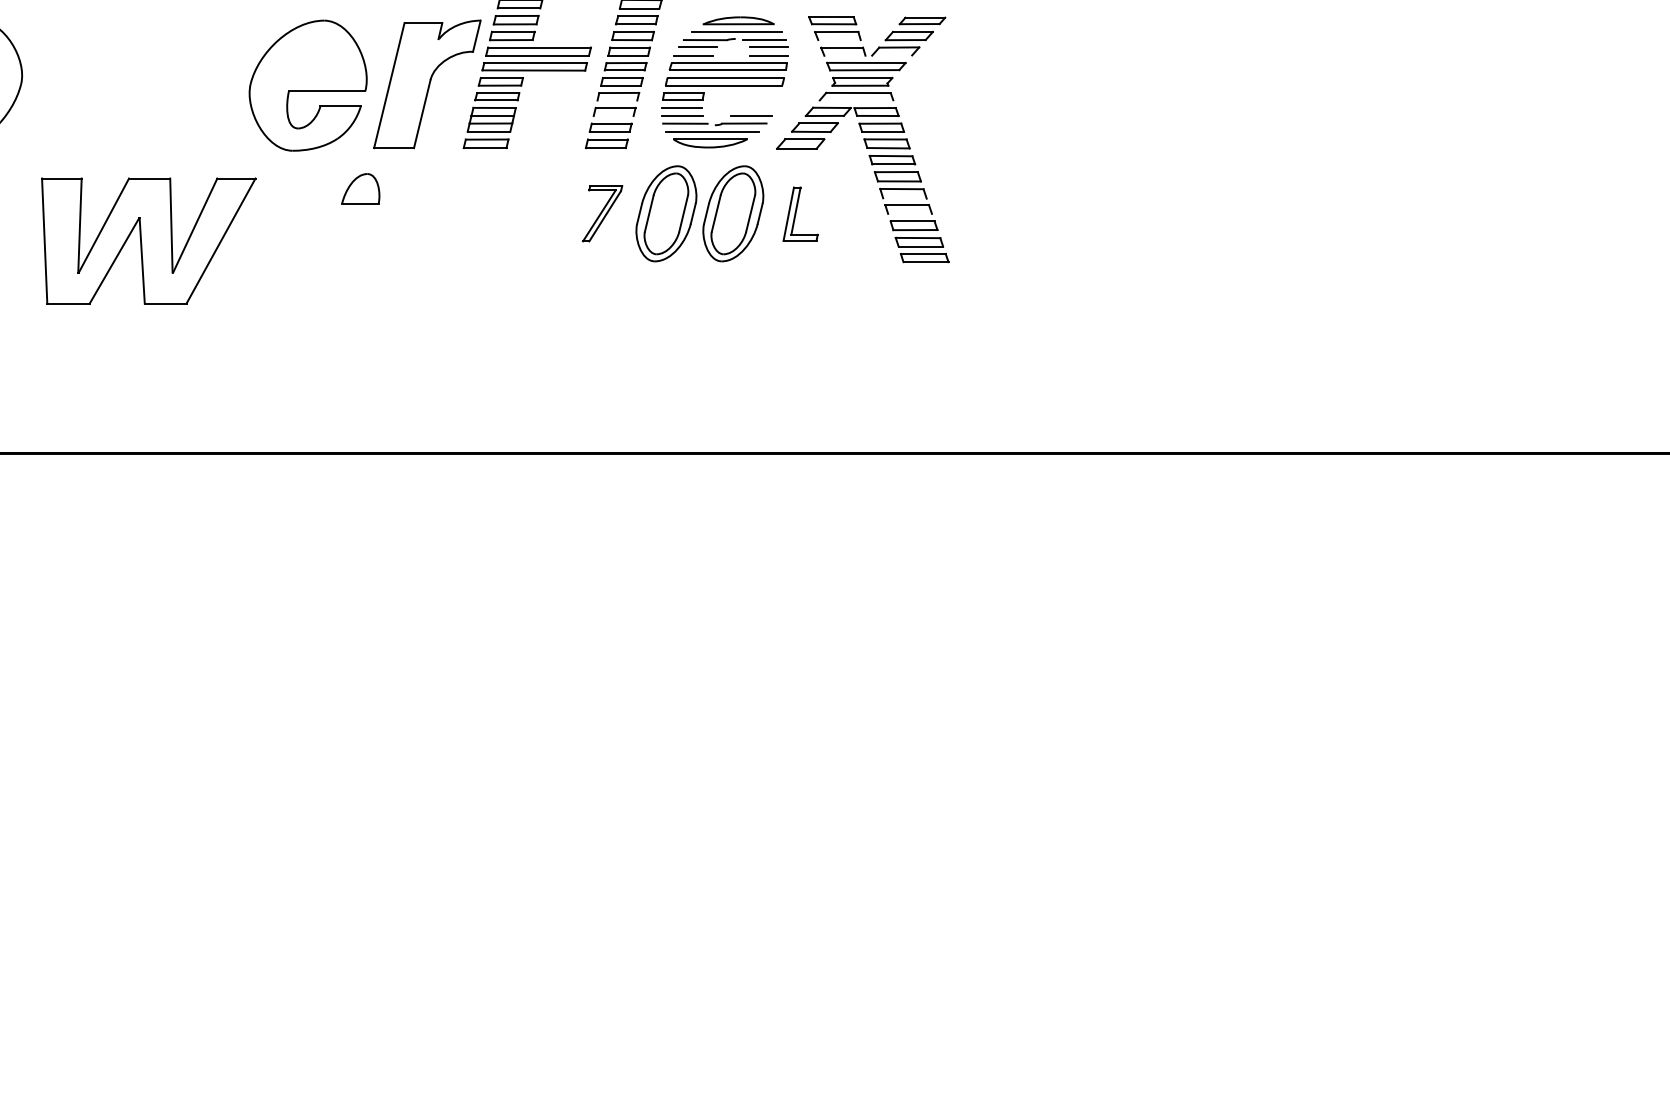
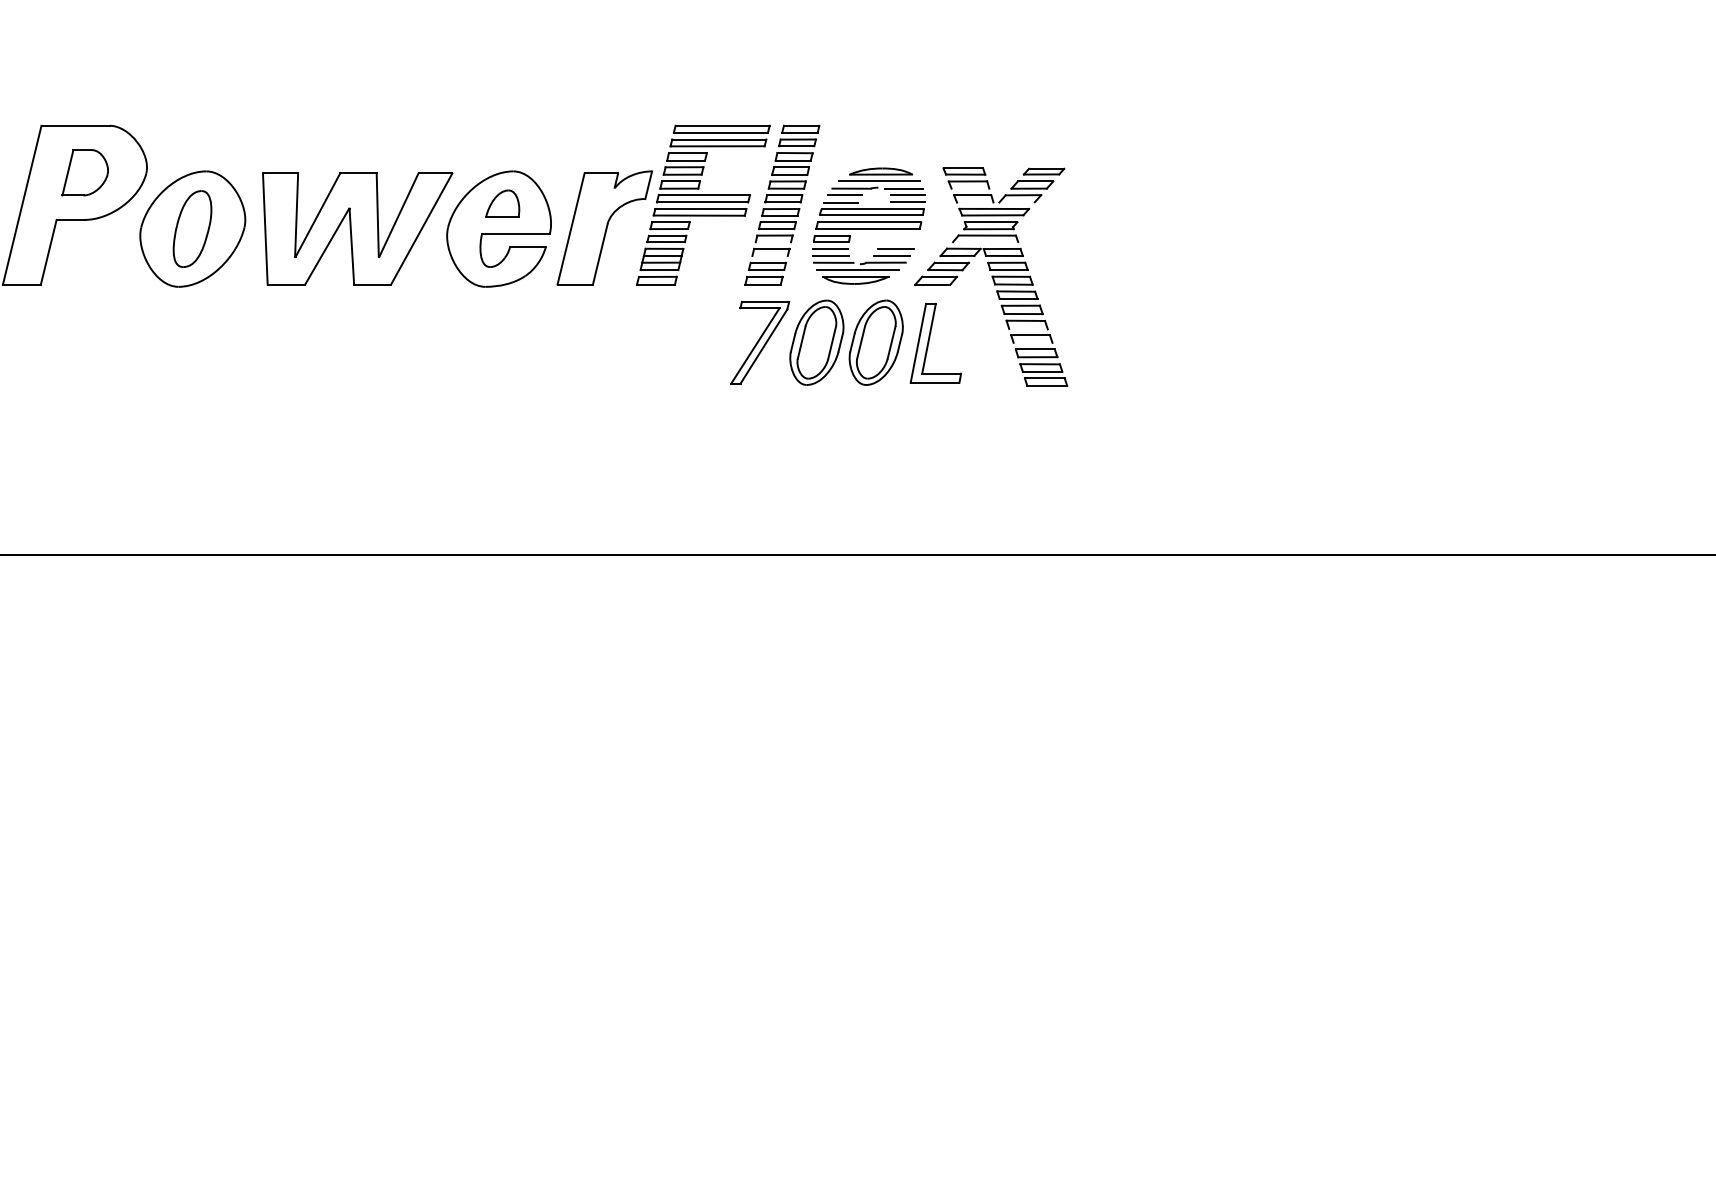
line: (755, 107) -> (895, 248), added
part: (360, 188) -> (502, 203), moved
part: (602, 213) -> (760, 342), size x1.67
part: (800, 213) -> (935, 342), size x1.67
part: (148, 240) -> (357, 228), moved

